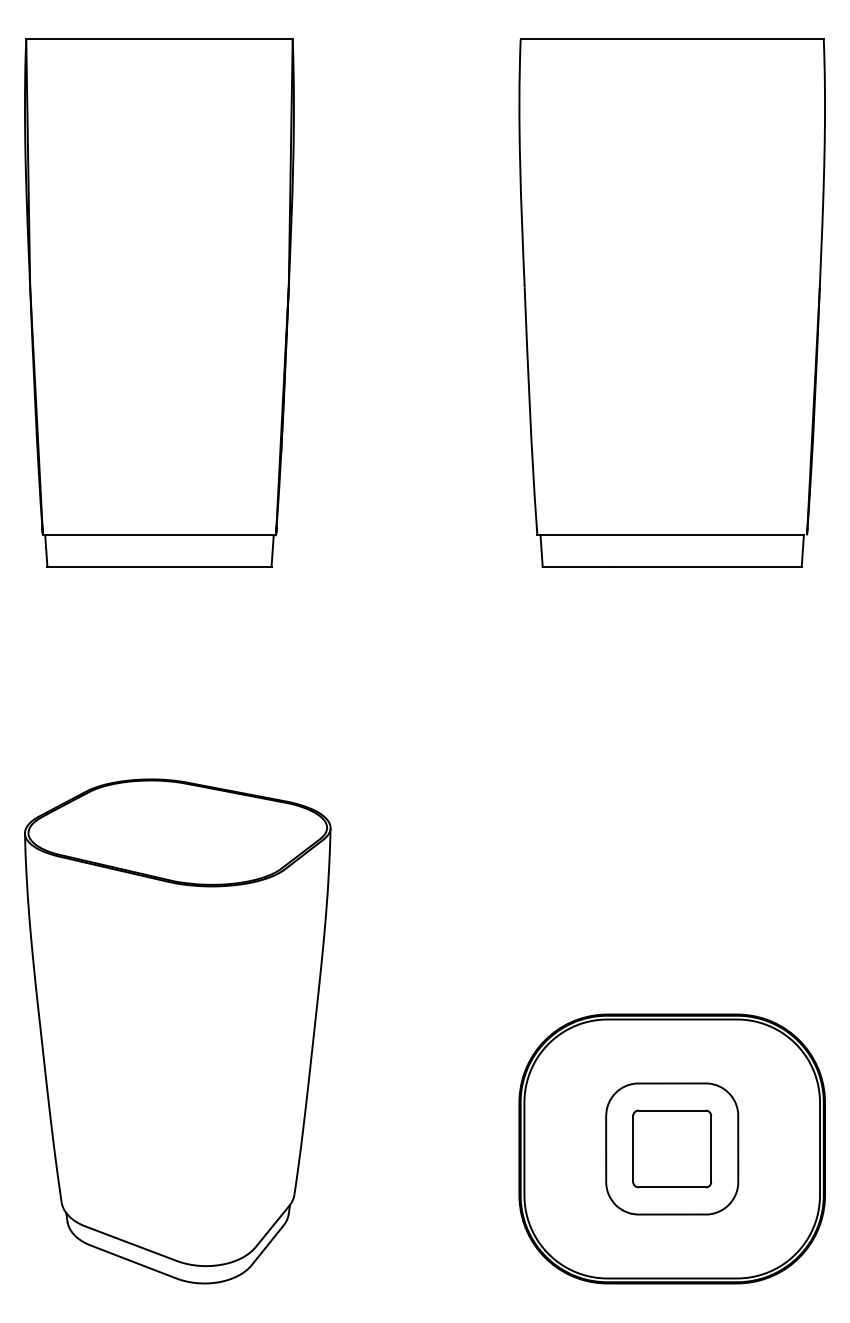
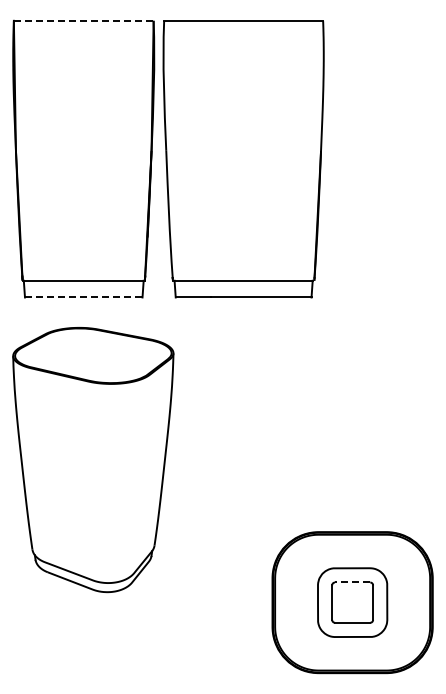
line: (158, 38) -> (83, 20), solid -> dashed
part: (671, 303) -> (243, 159), moved
line: (158, 567) -> (83, 297), solid -> dashed
part: (178, 1032) -> (93, 460), moved
line: (671, 1110) -> (352, 582), solid -> dashed

